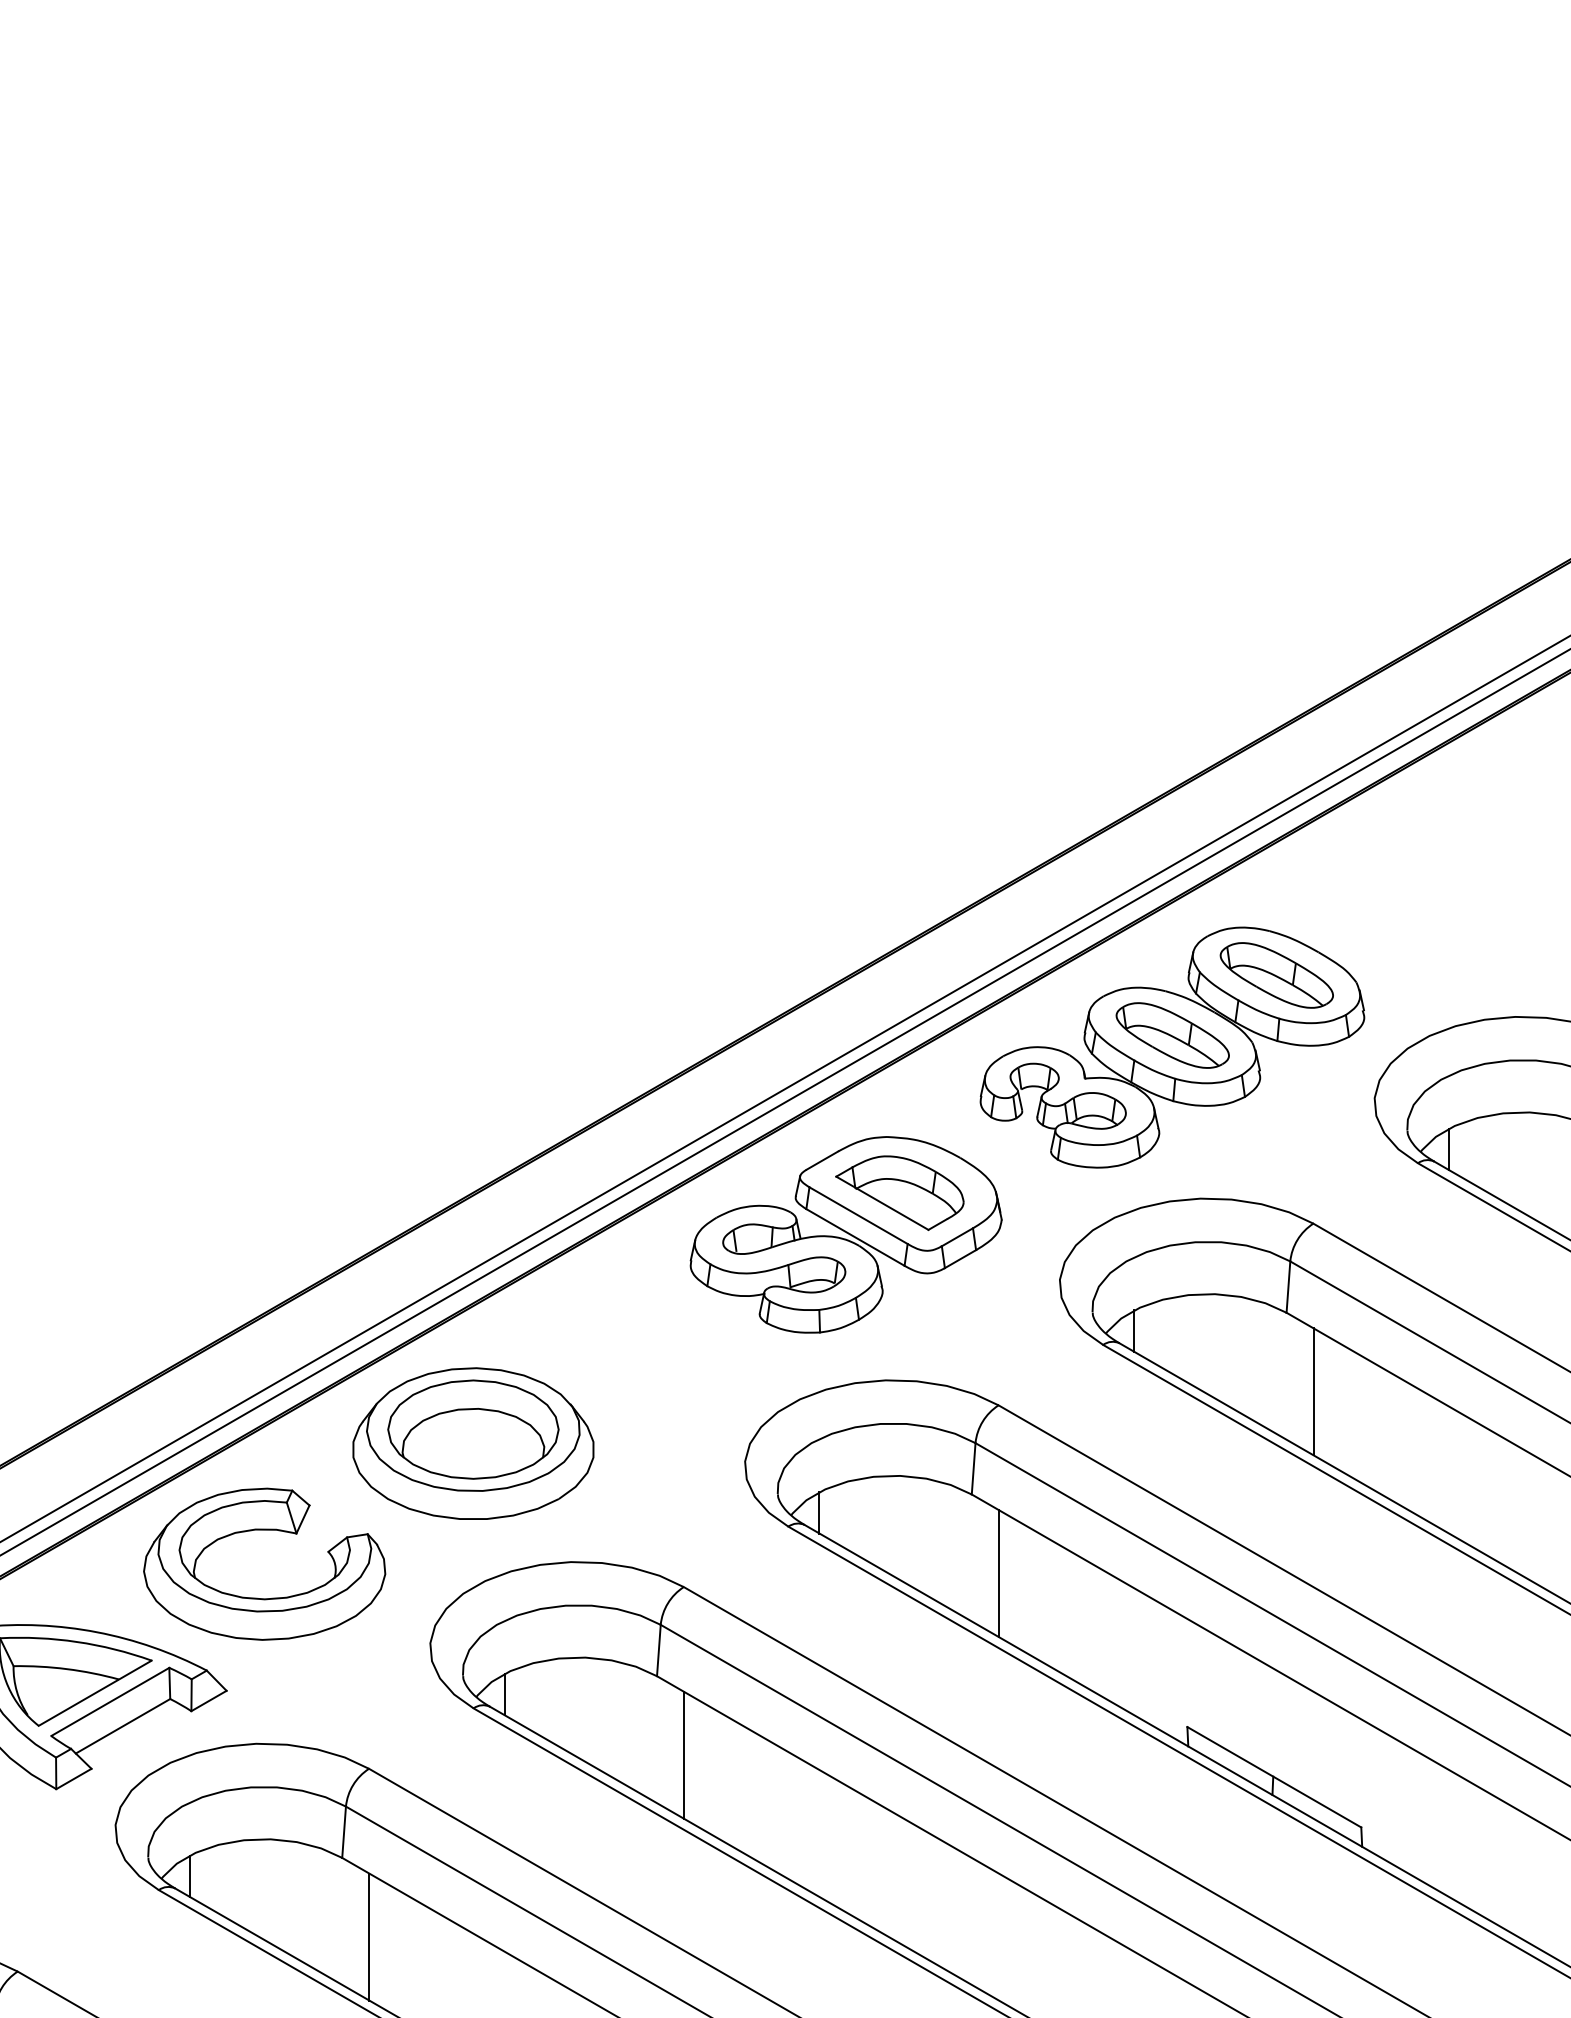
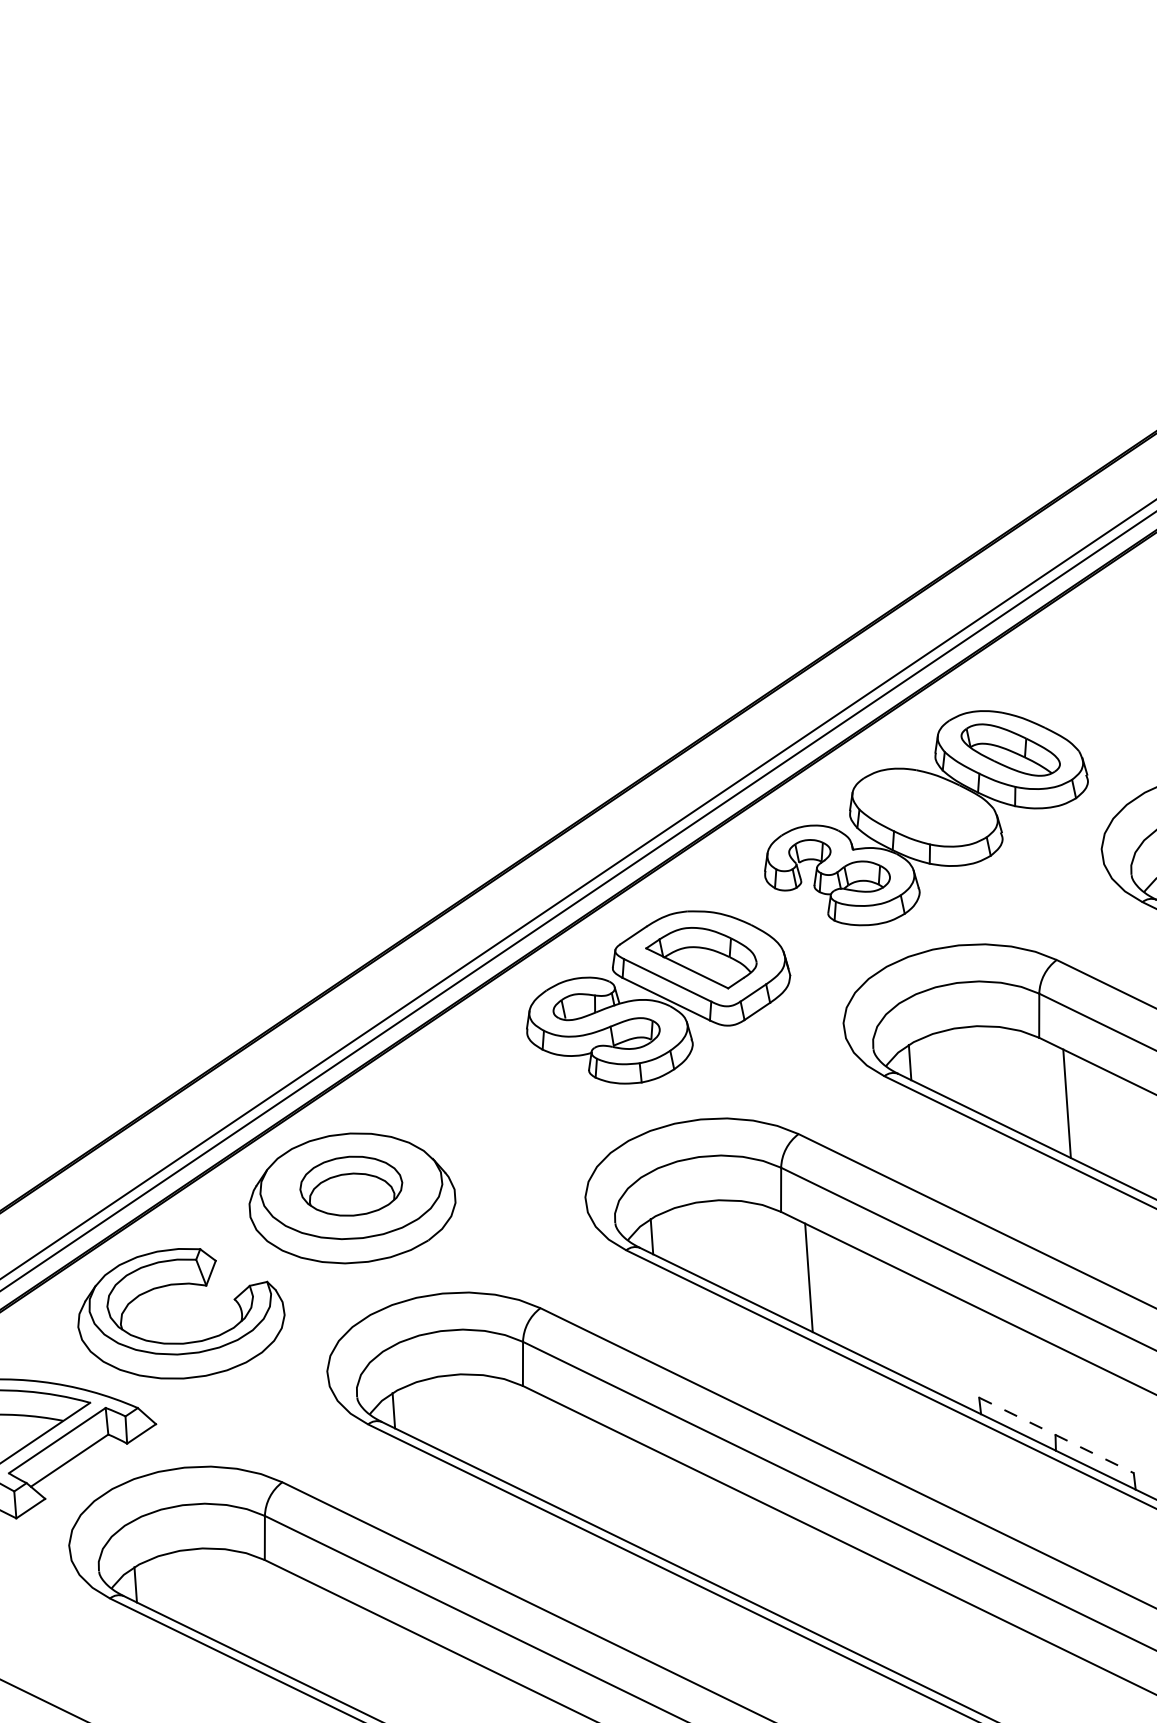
part: (1172, 1035) -> (925, 807), removed
part: (473, 1429) -> (351, 1186), size x0.7
line: (684, 1754) -> (551, 1451), removed
line: (1274, 1777) -> (1056, 1435), solid -> dashed
line: (369, 1936) -> (292, 1625), removed

